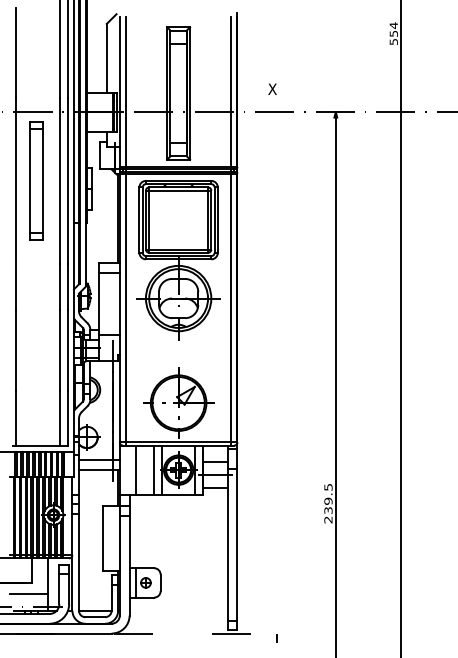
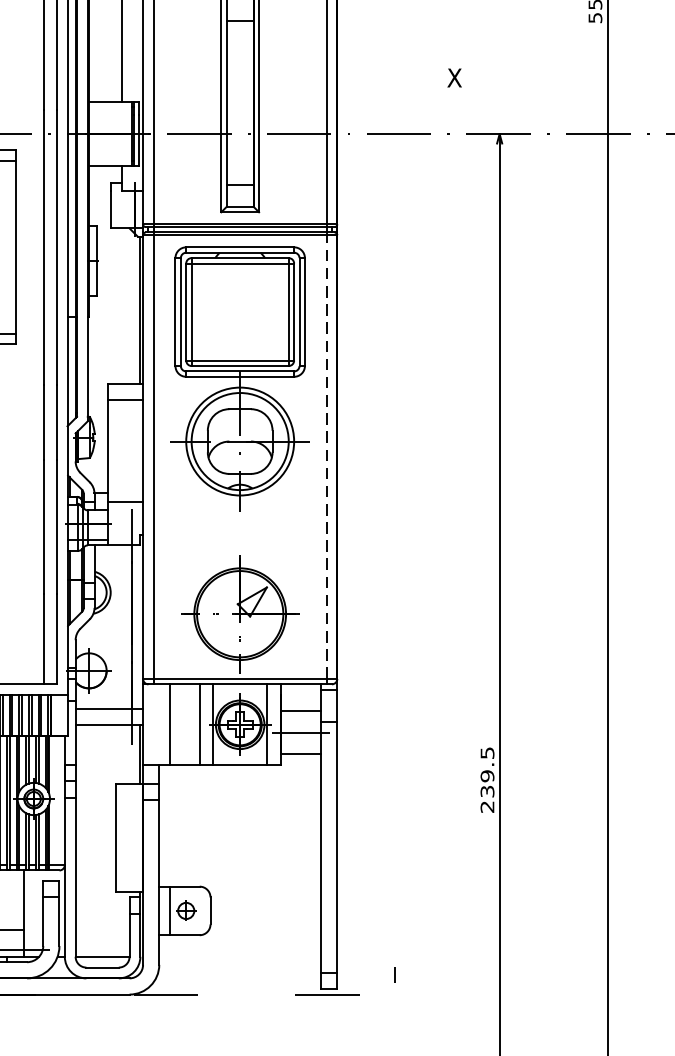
text: (272, 88) -> (454, 76), moved
line: (230, 307) -> (325, 456), solid -> dashed
line: (276, 638) -> (393, 974), moved

